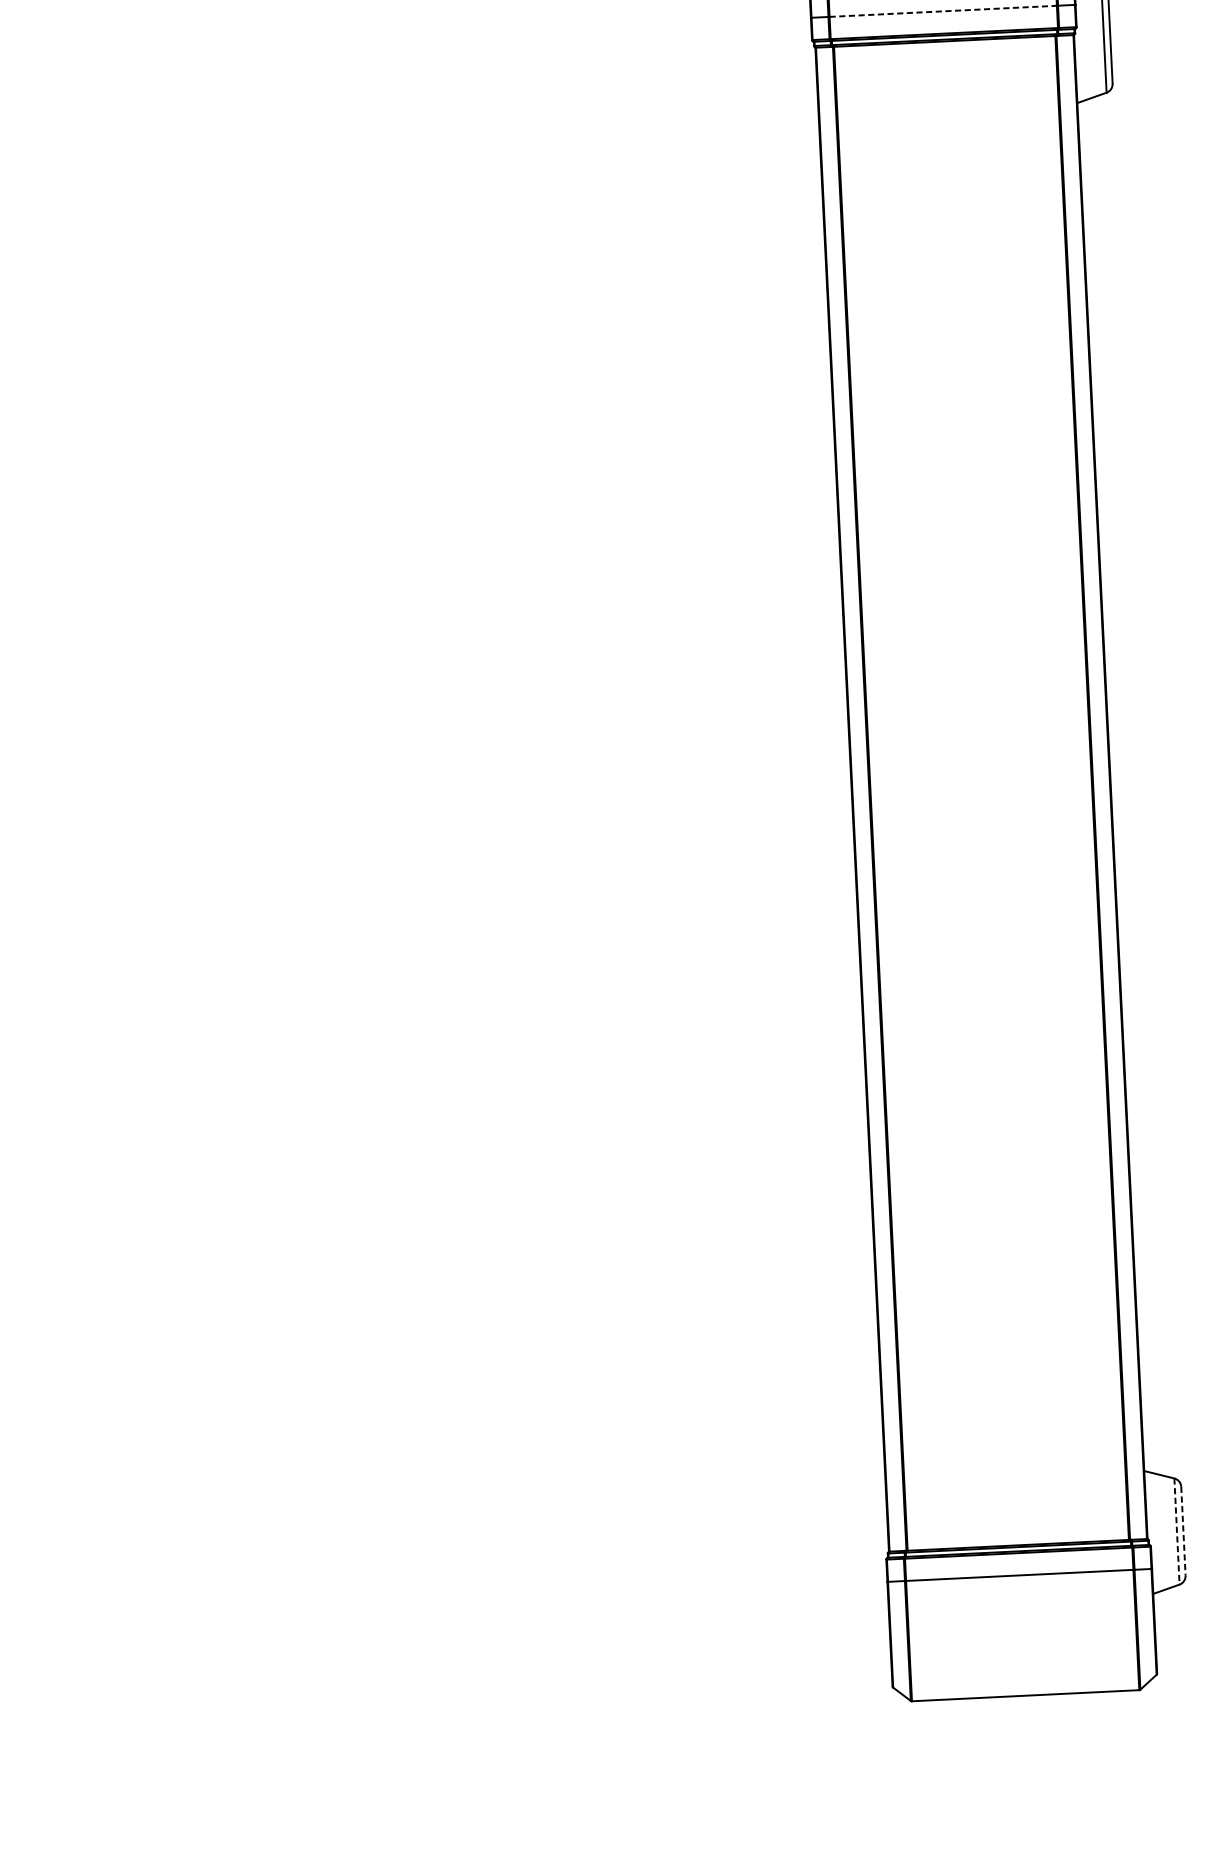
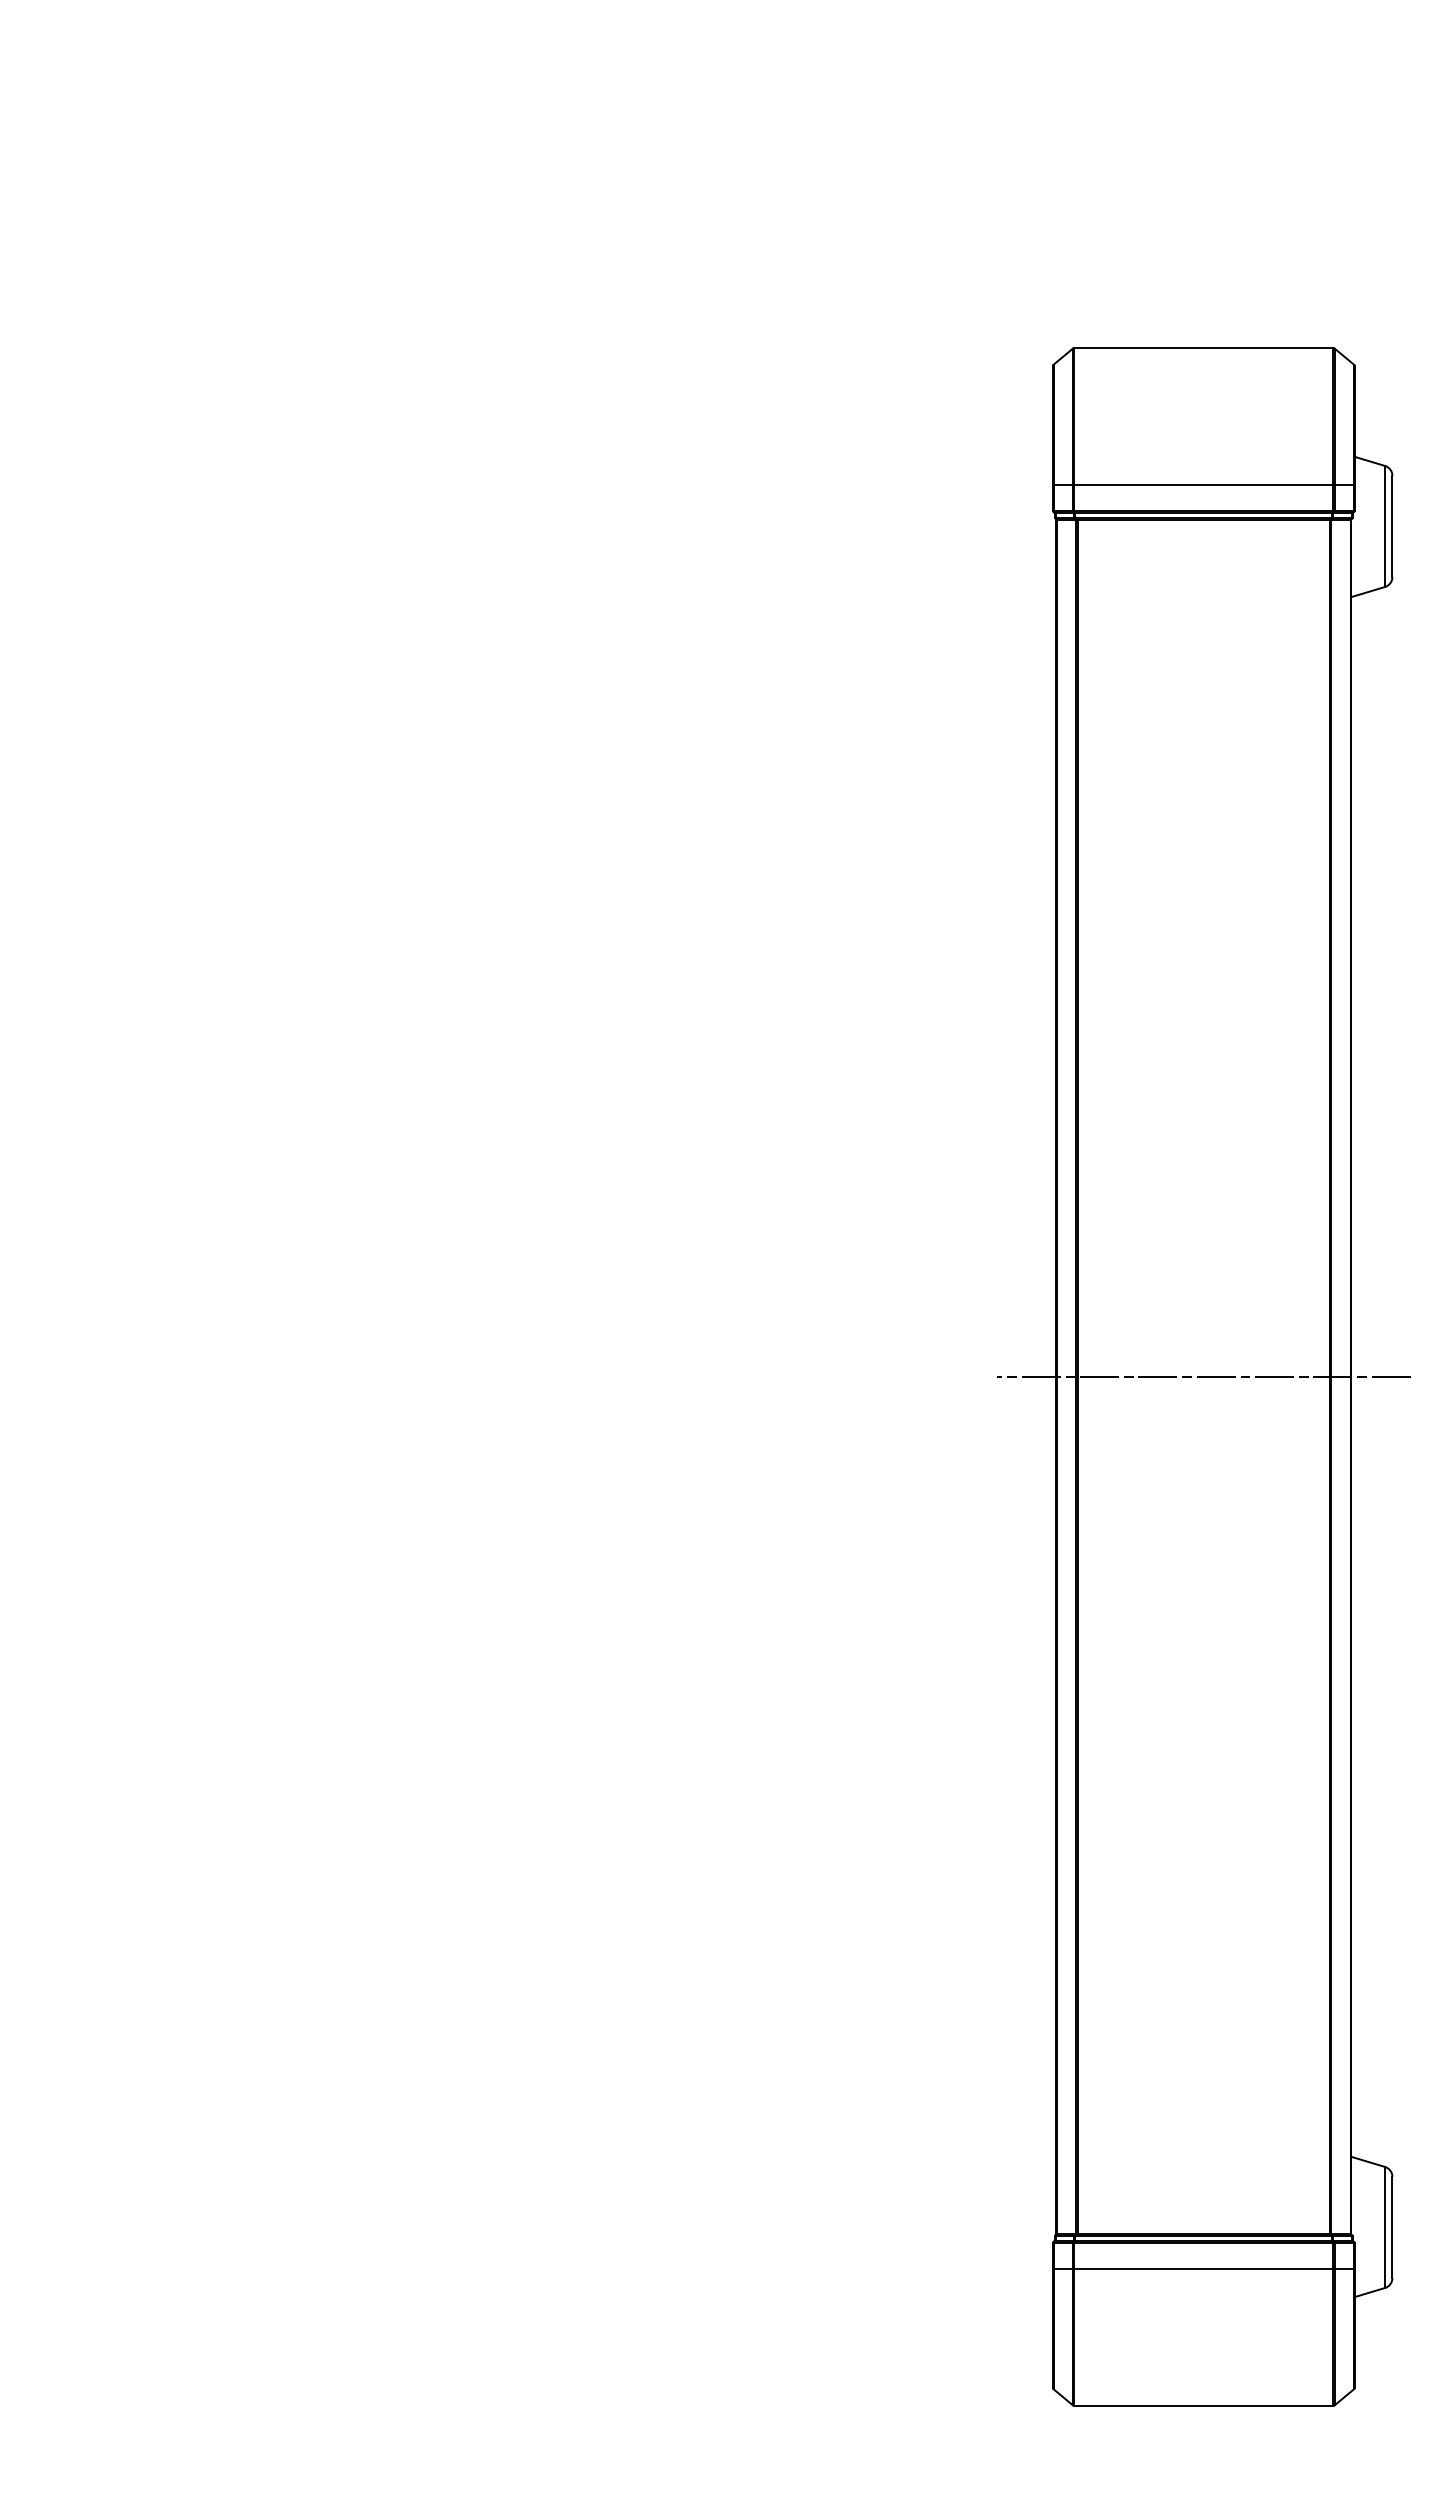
line: (942, 11) -> (1203, 485), dashed -> solid
line: (981, 792) -> (1203, 1376), added
line: (1177, 1531) -> (1385, 2227), dashed -> solid
line: (1183, 1531) -> (1392, 2227), dashed -> solid

